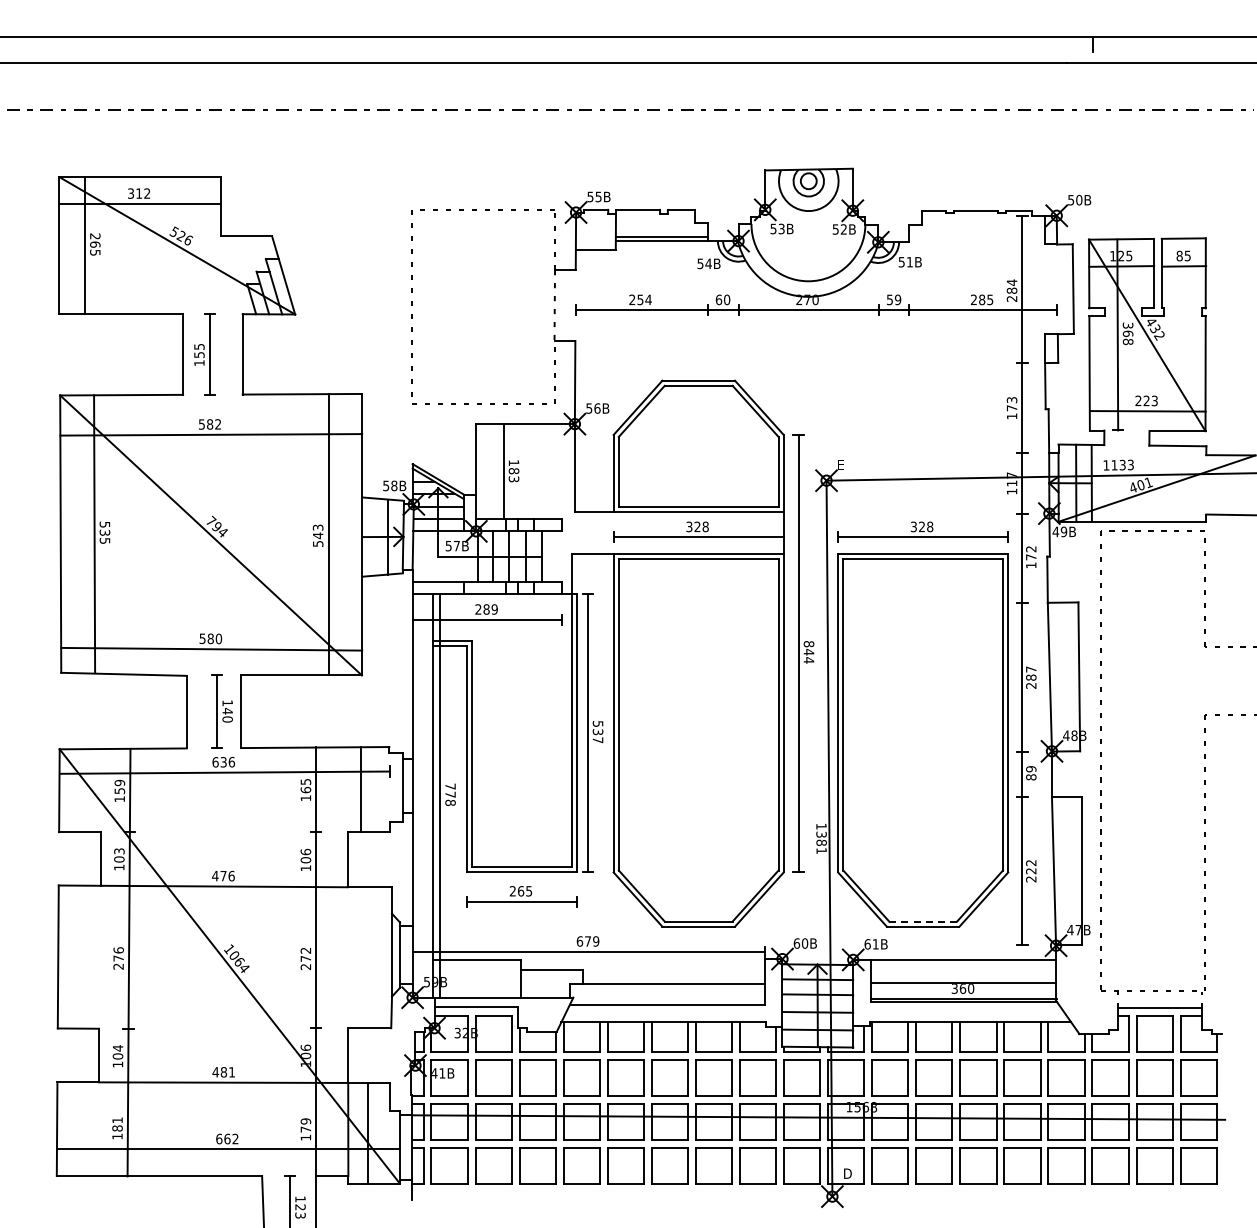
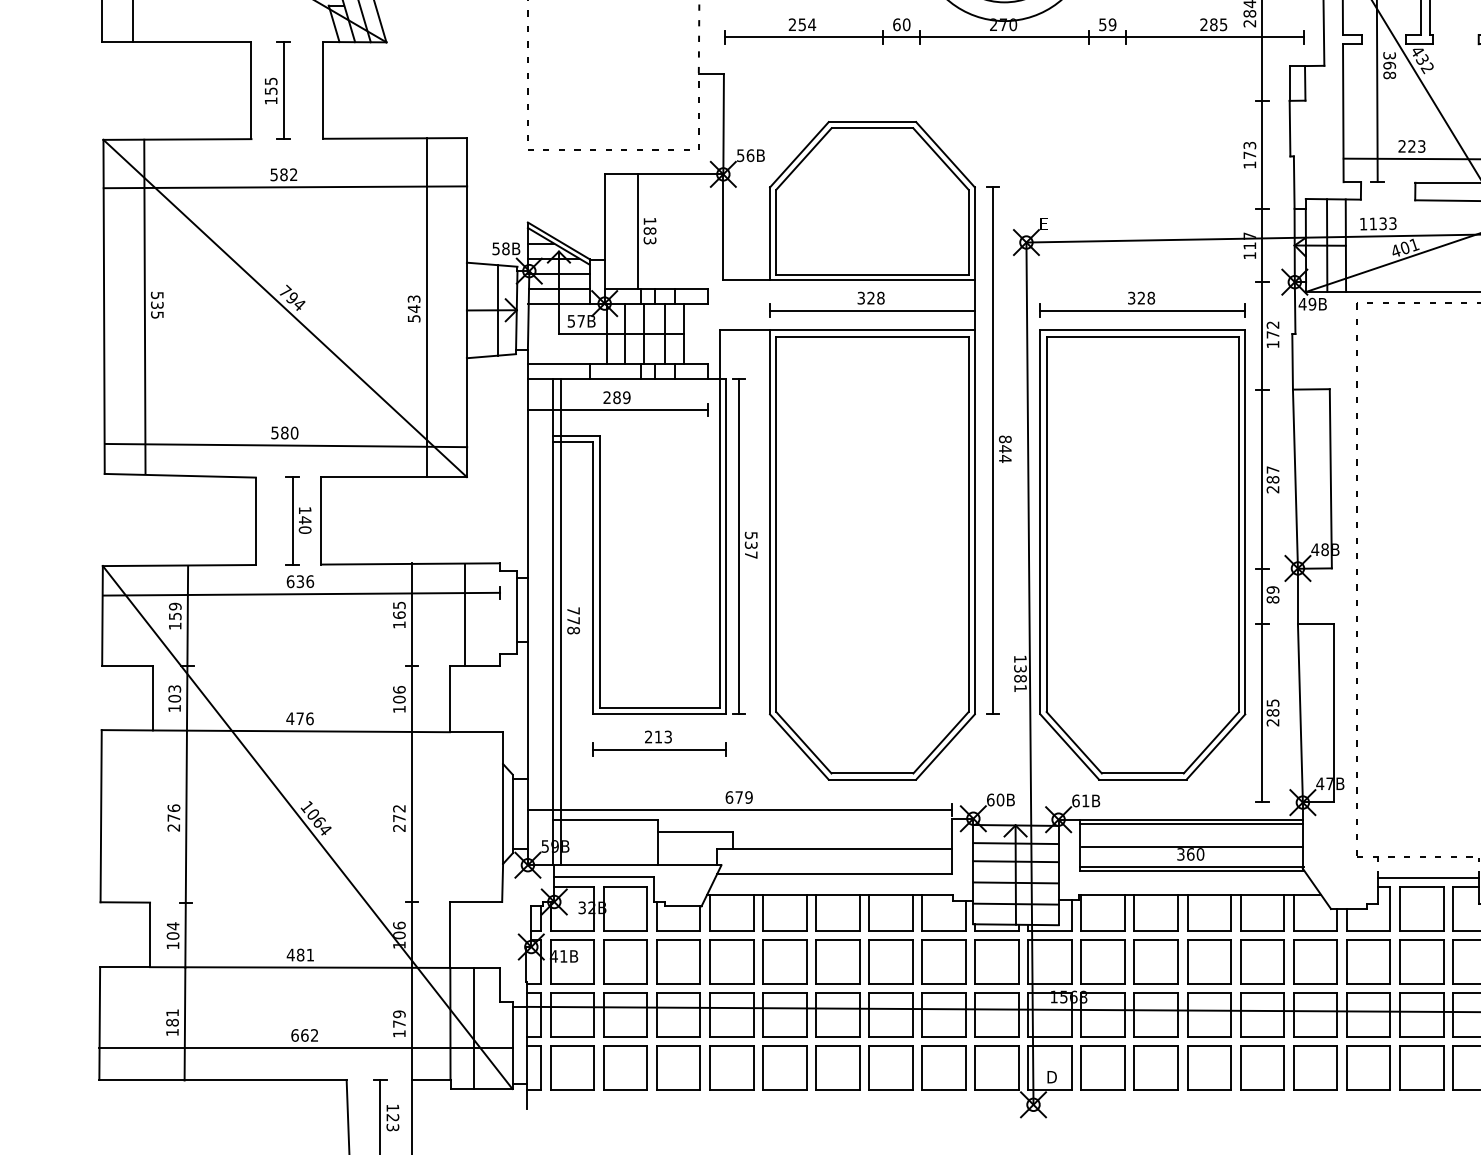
text: (1031, 867) -> (1273, 708), 222 -> 285
text: (524, 891) -> (662, 737), 265 -> 213
line: (923, 921) -> (1143, 773), dashed -> solid
line: (963, 963) -> (1191, 824), added

